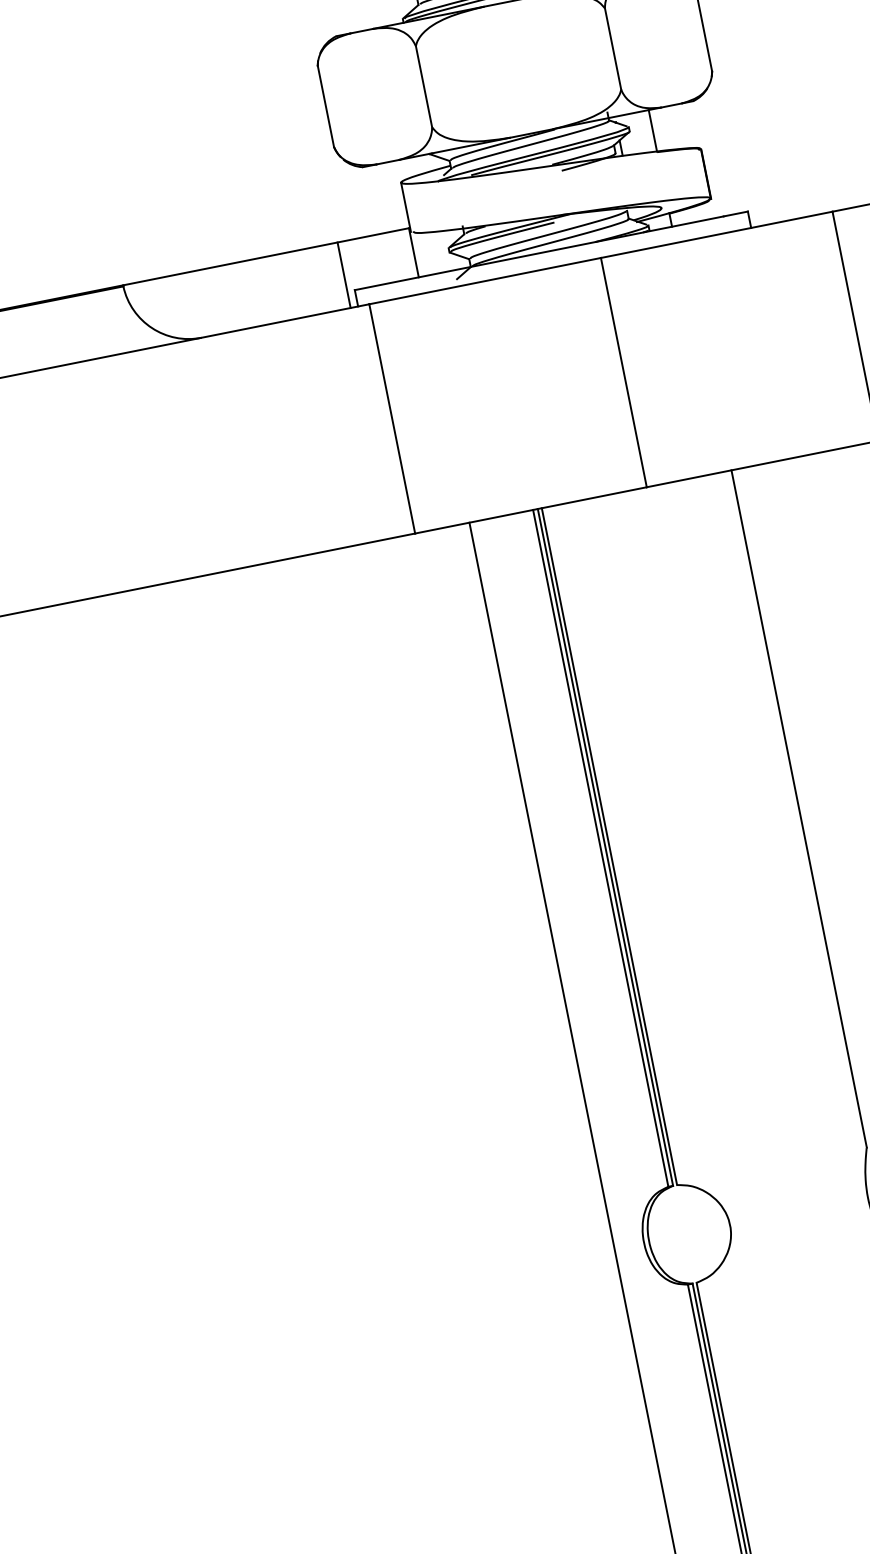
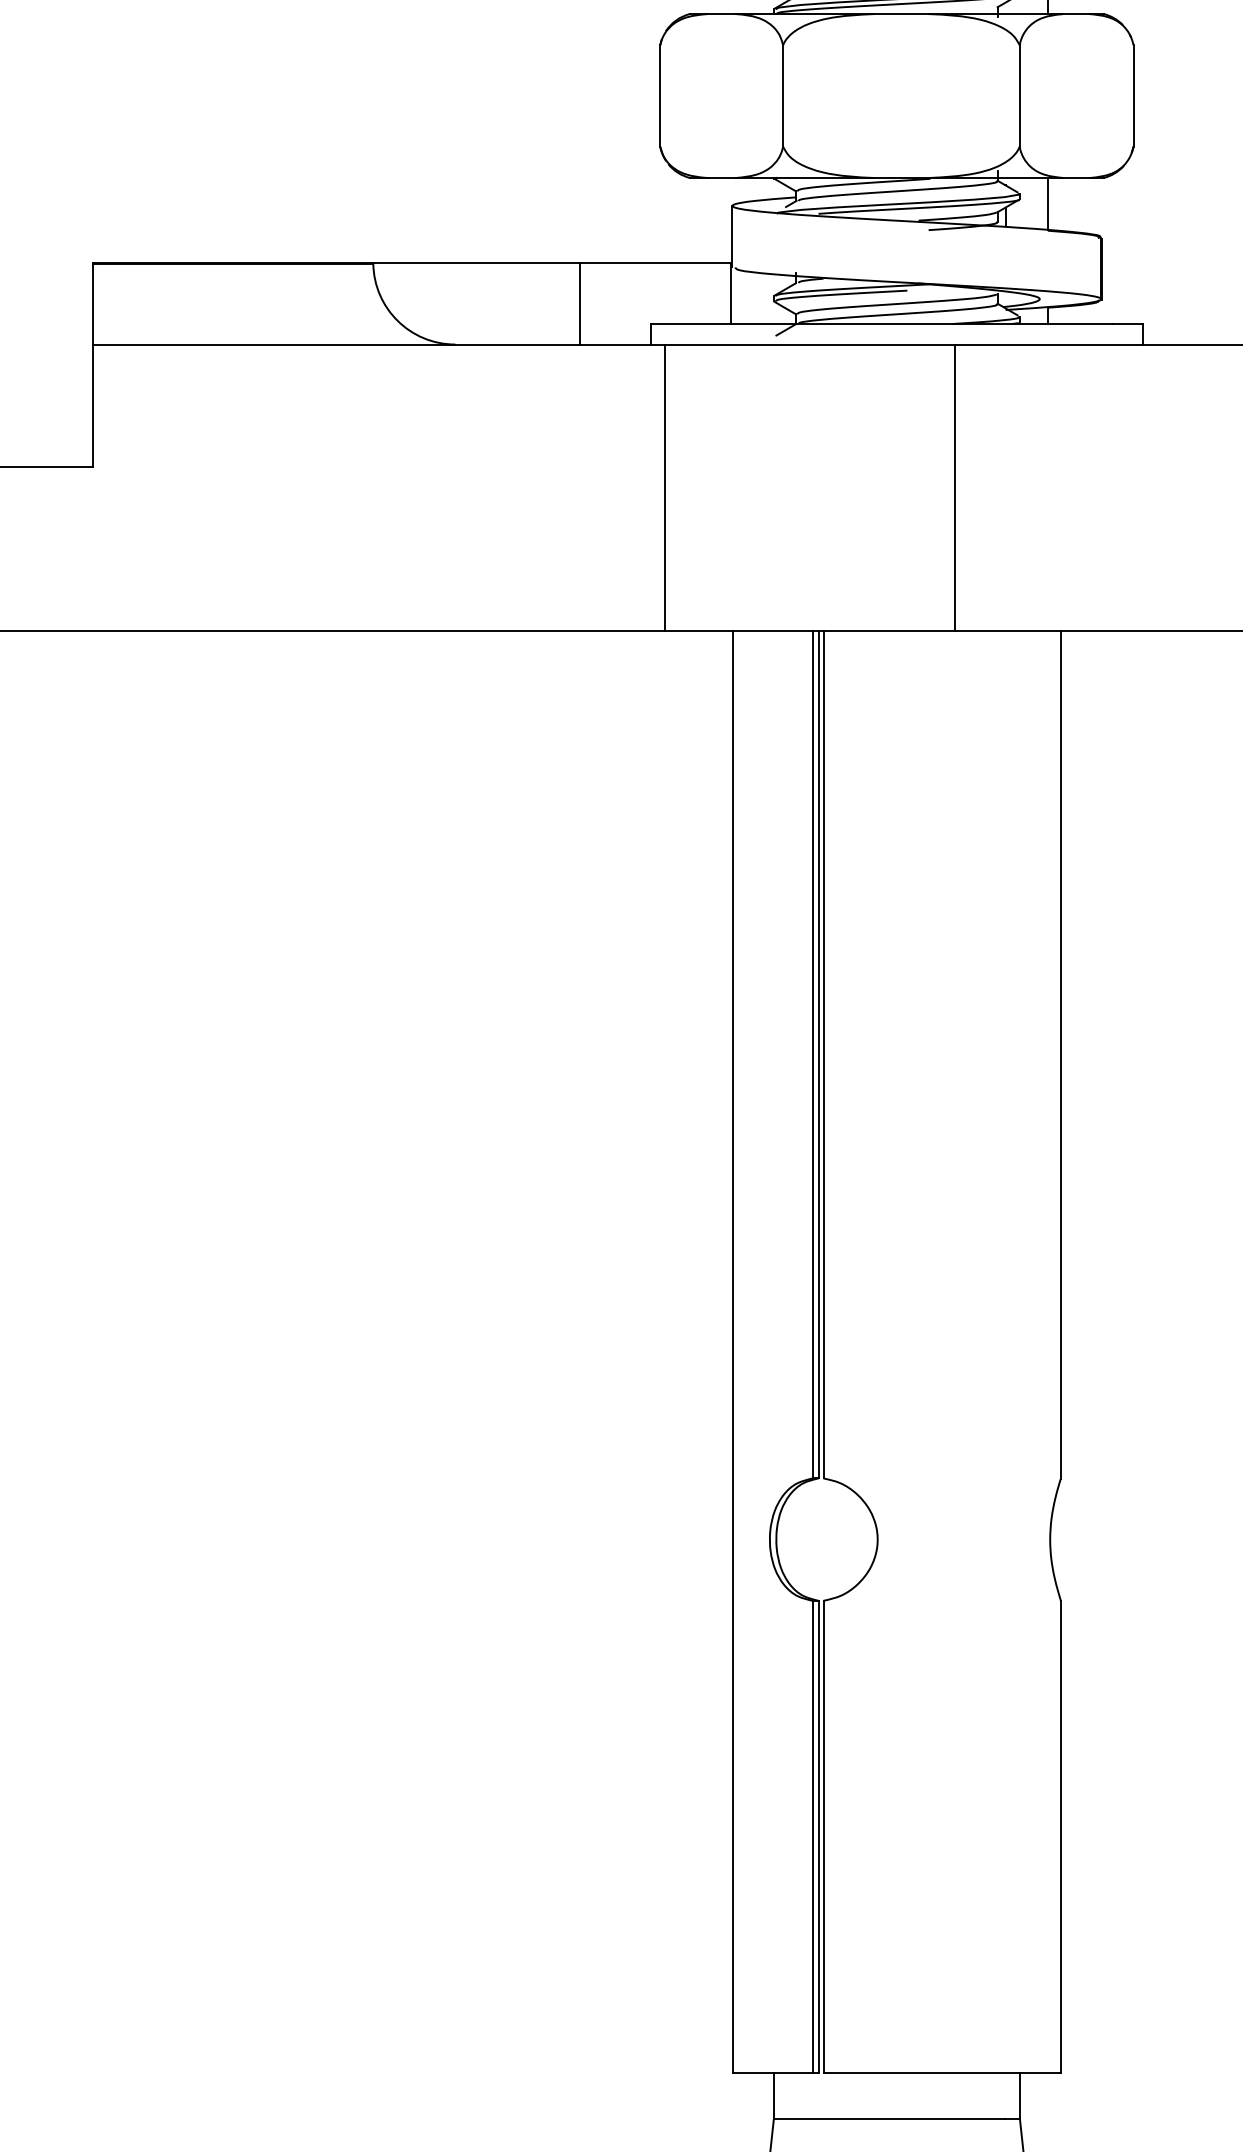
line: (344, 275) -> (579, 303), moved

